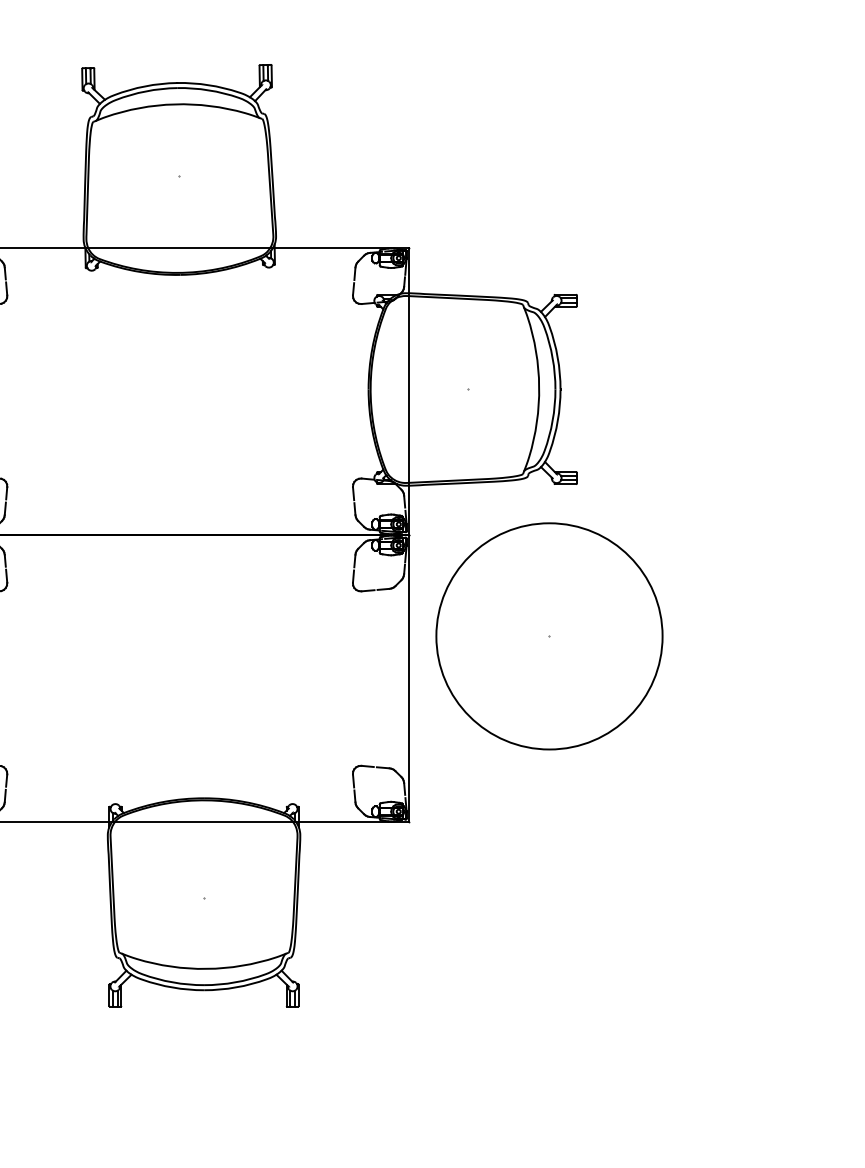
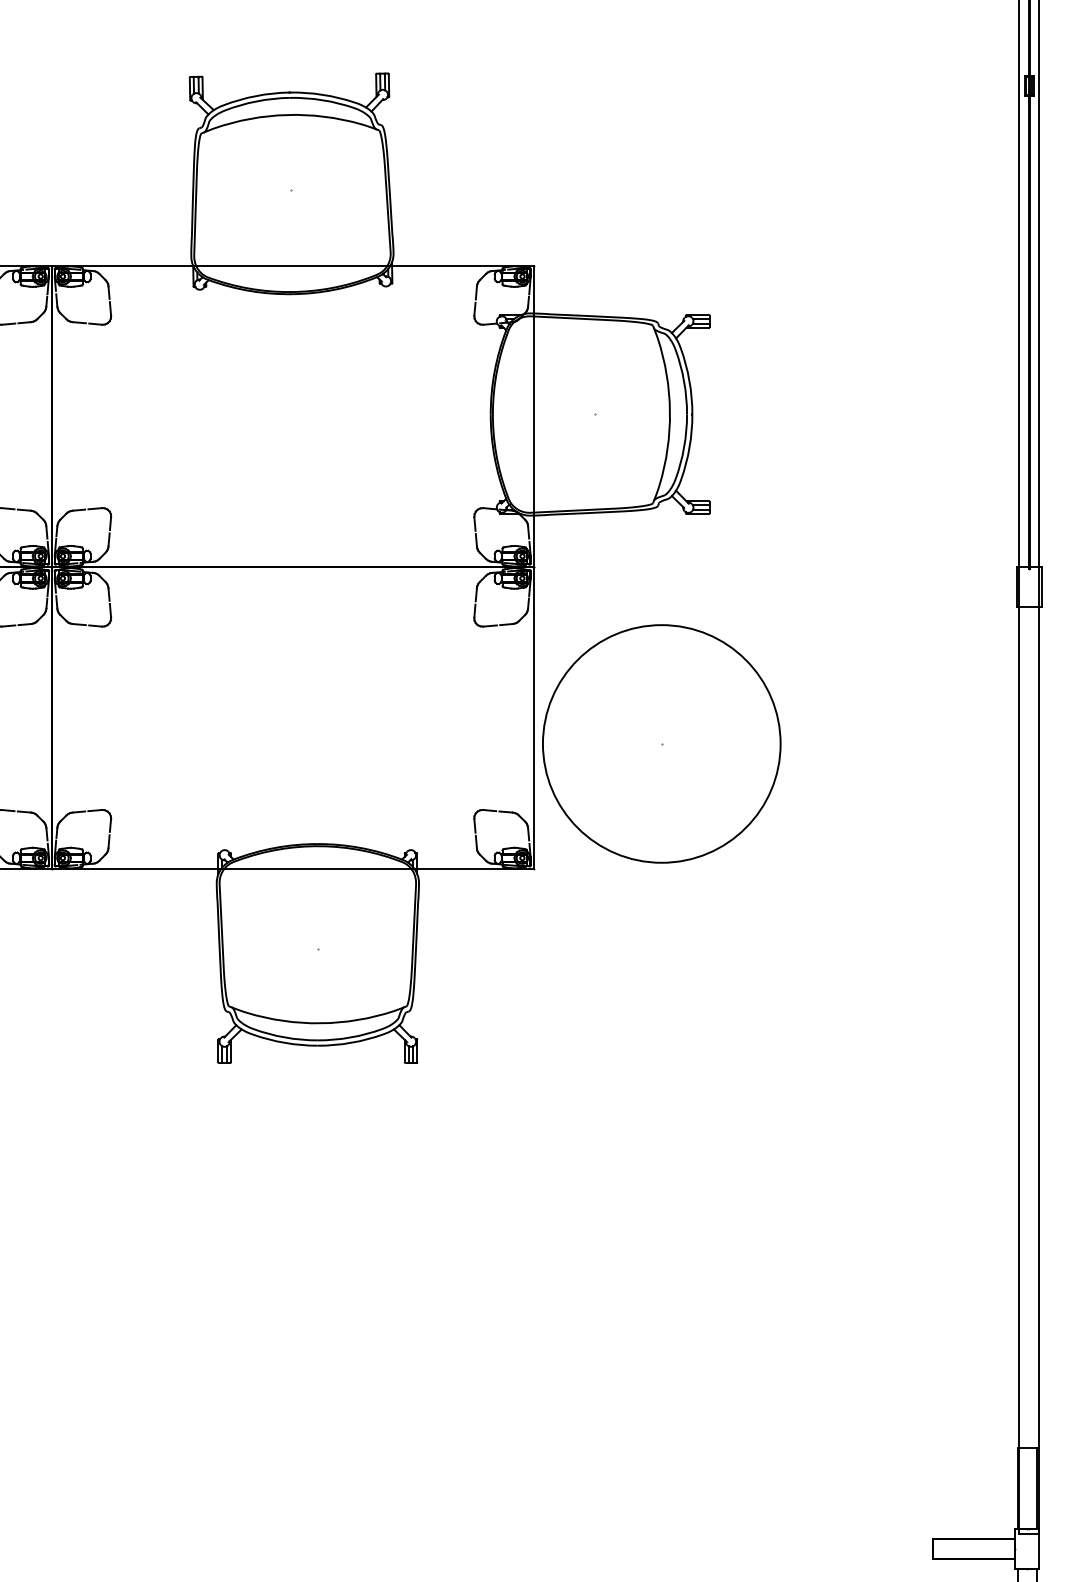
part: (549, 635) -> (661, 743), moved

